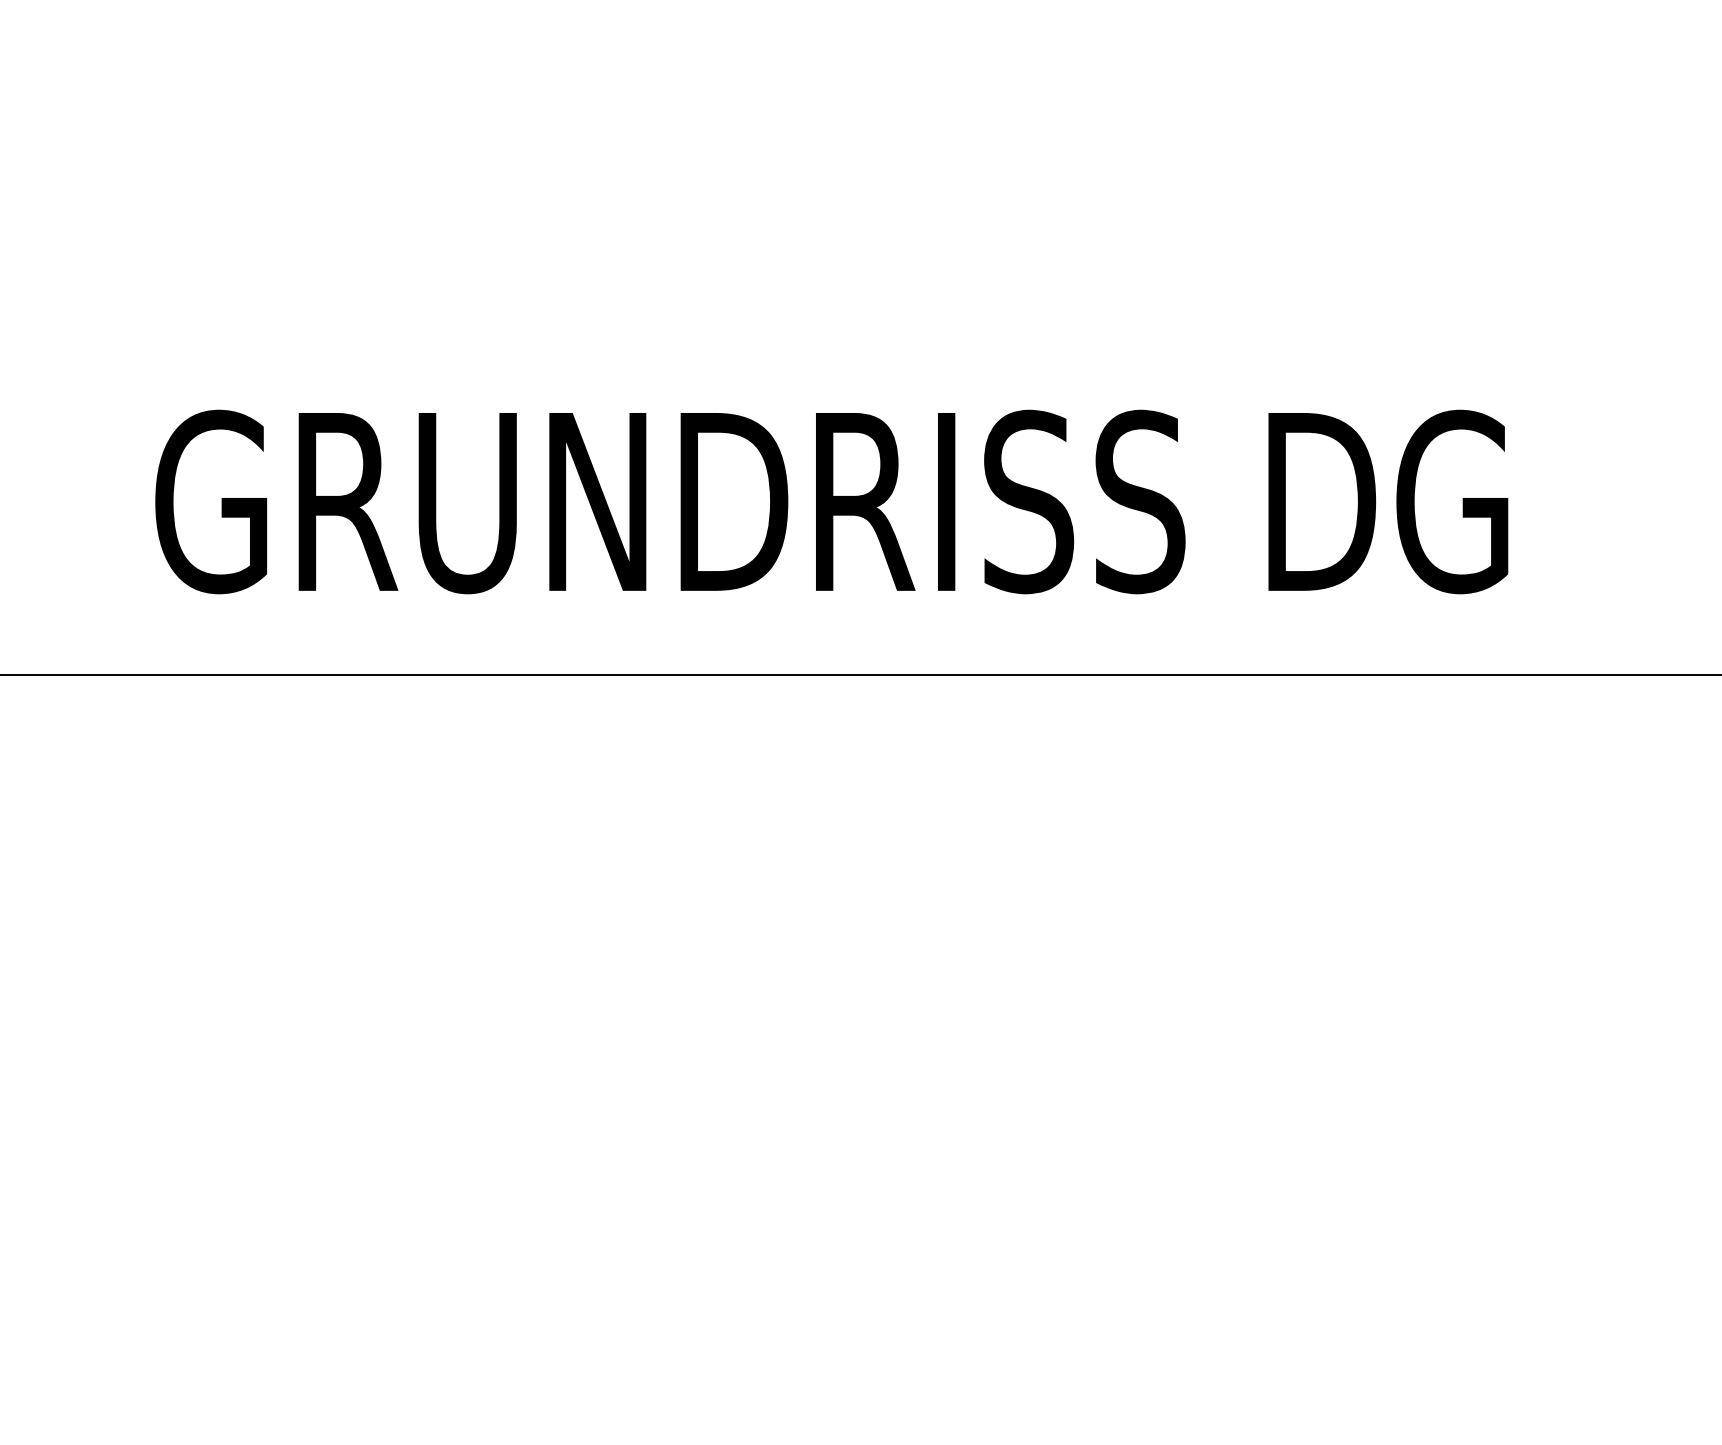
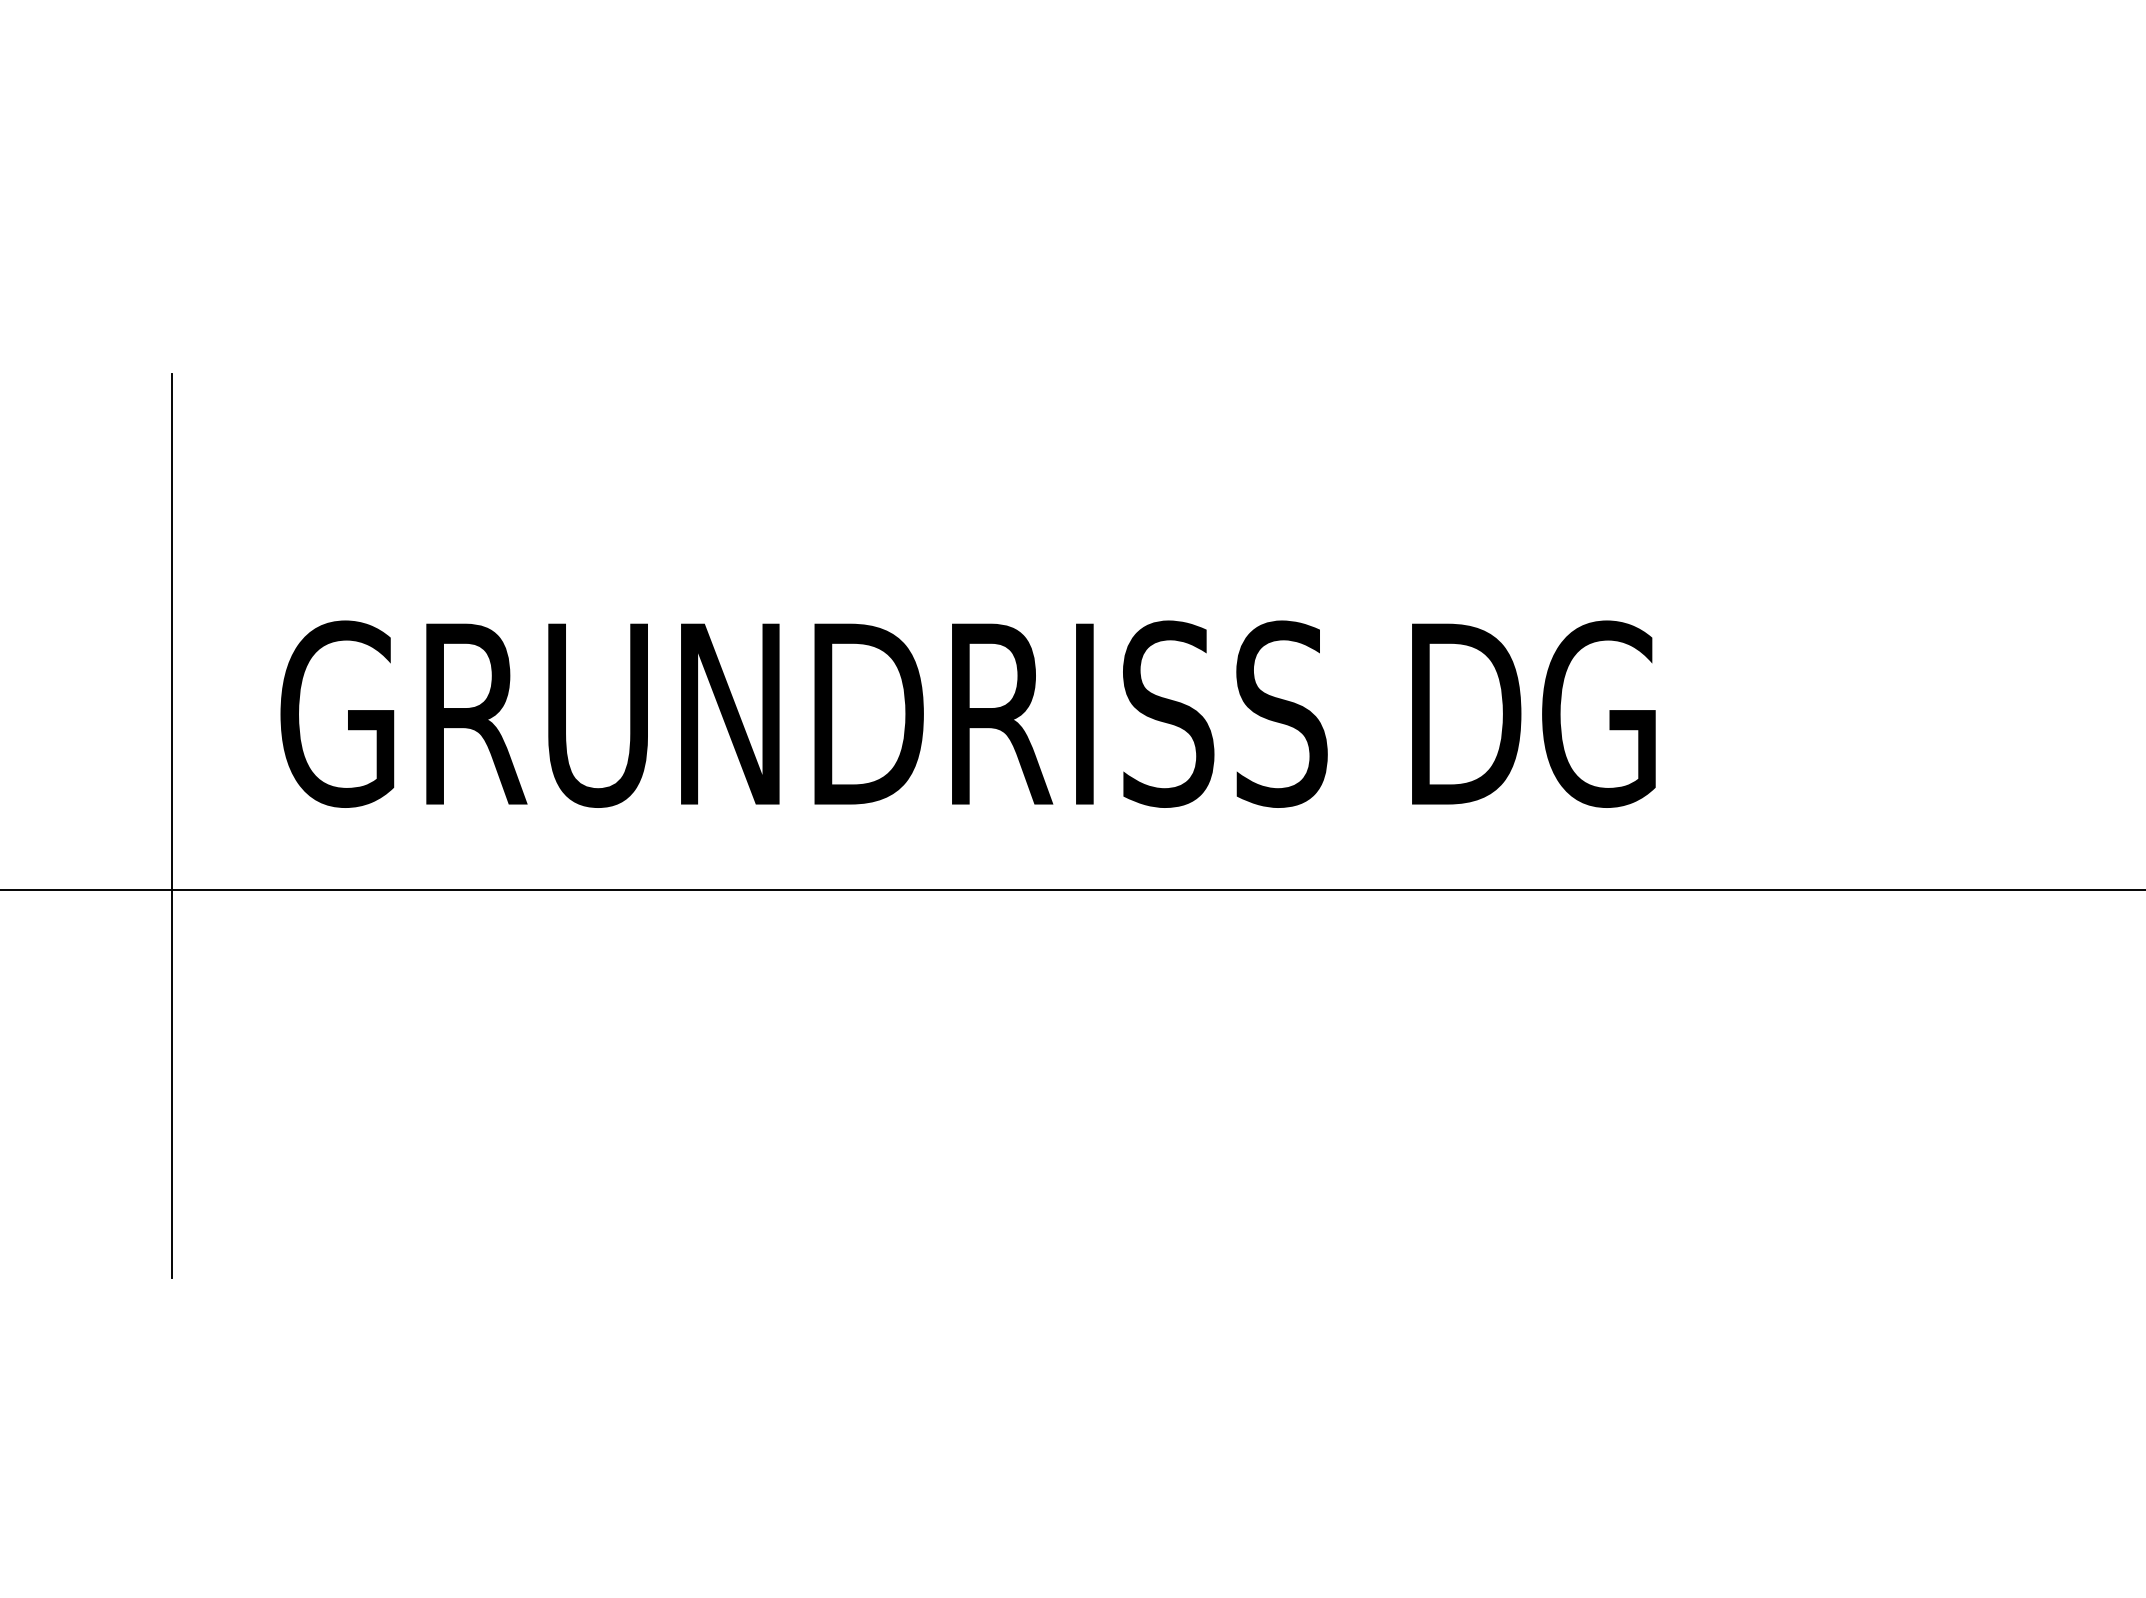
line: (49, 611) -> (172, 825), added

